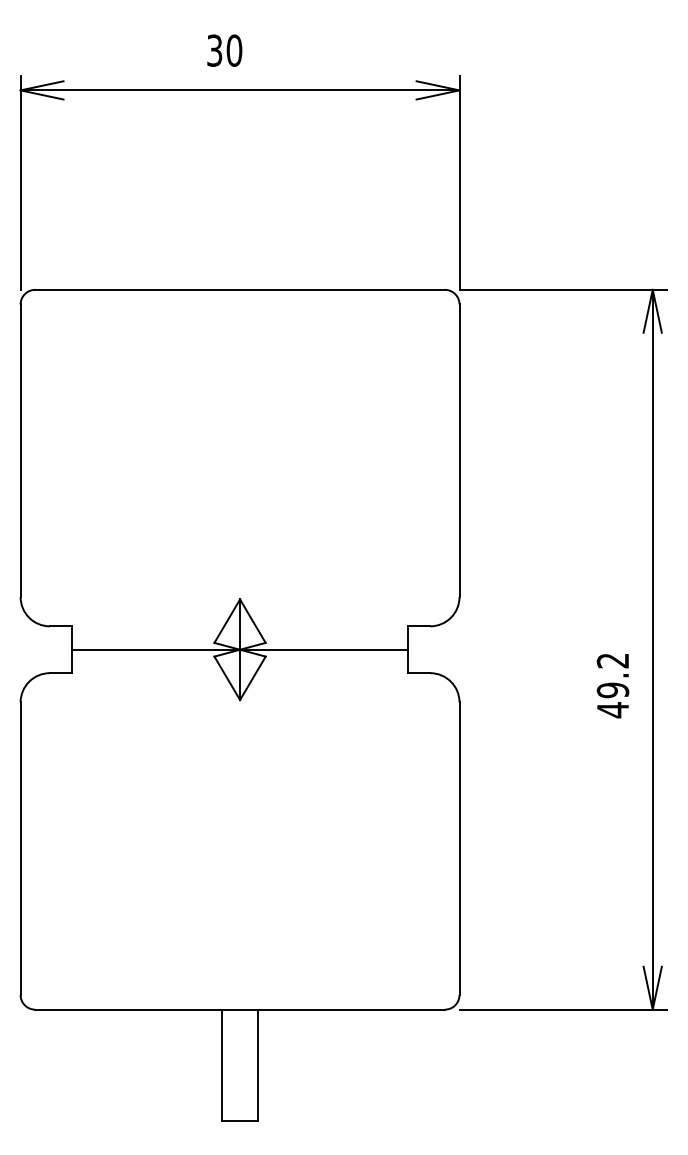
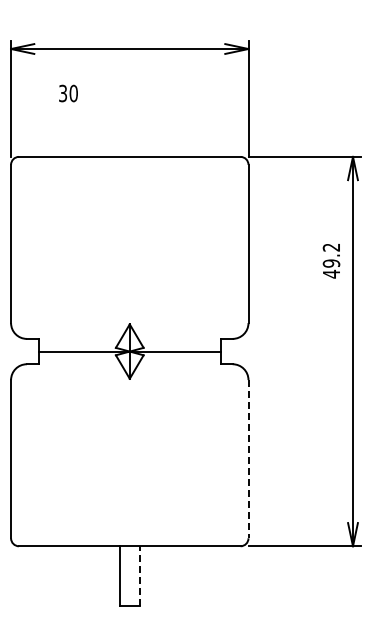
text: (224, 50) -> (68, 93), moved
text: (612, 686) -> (331, 261), moved
line: (459, 849) -> (248, 459), solid -> dashed
line: (258, 1065) -> (139, 576), solid -> dashed

